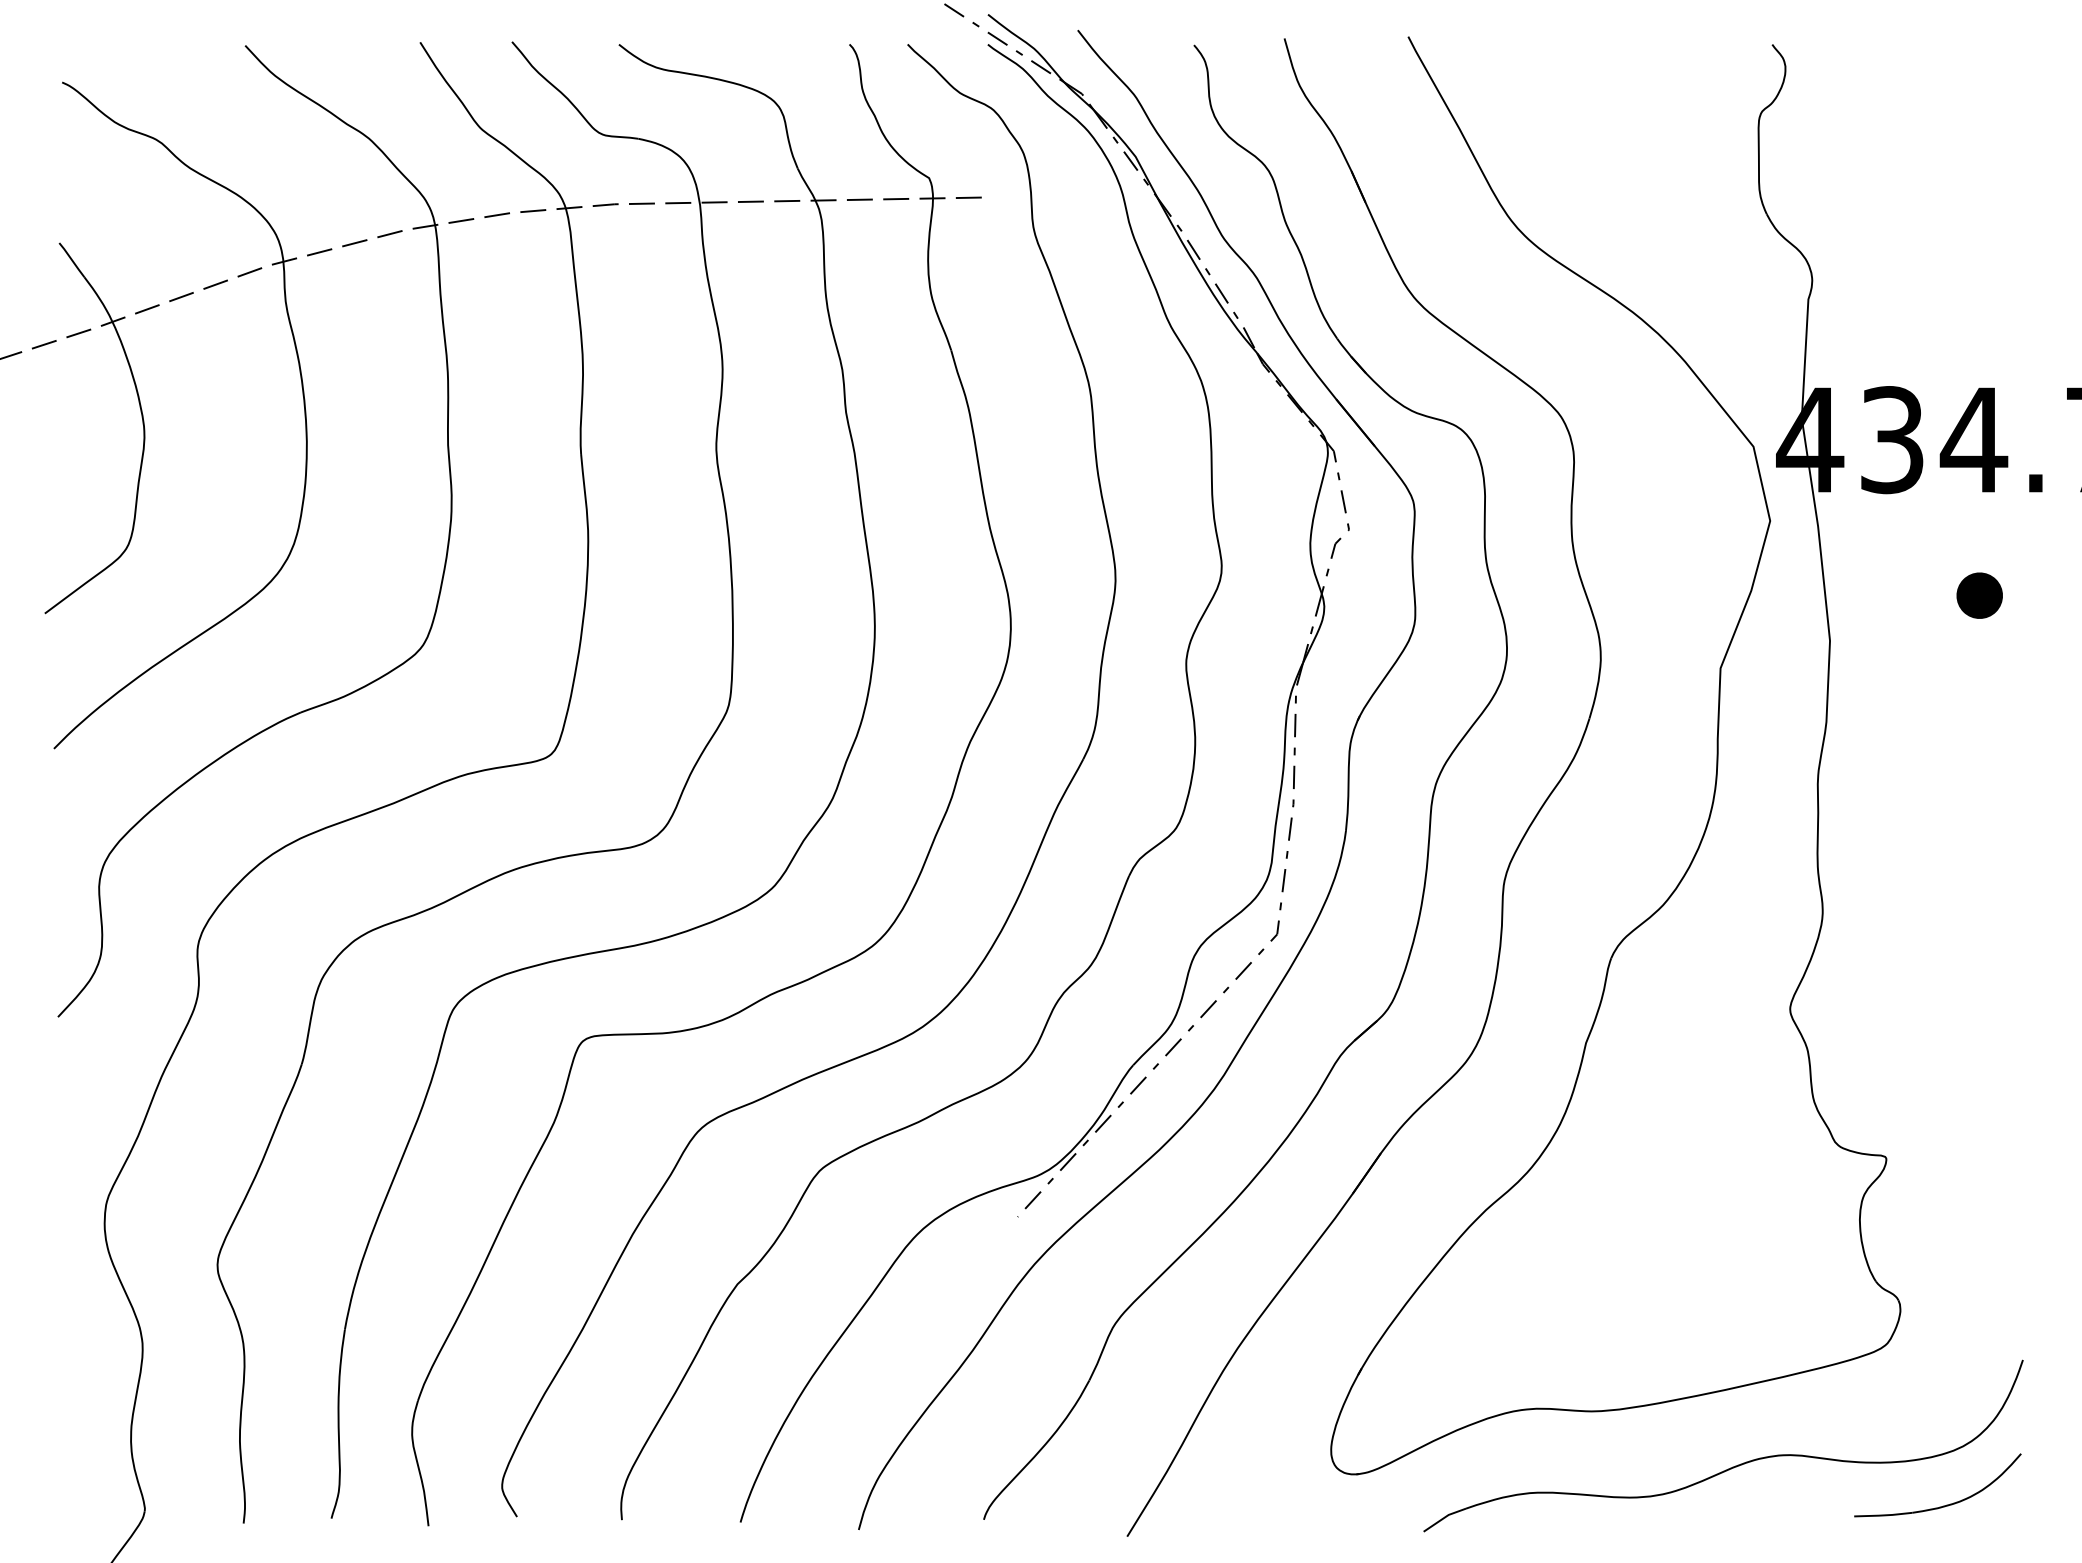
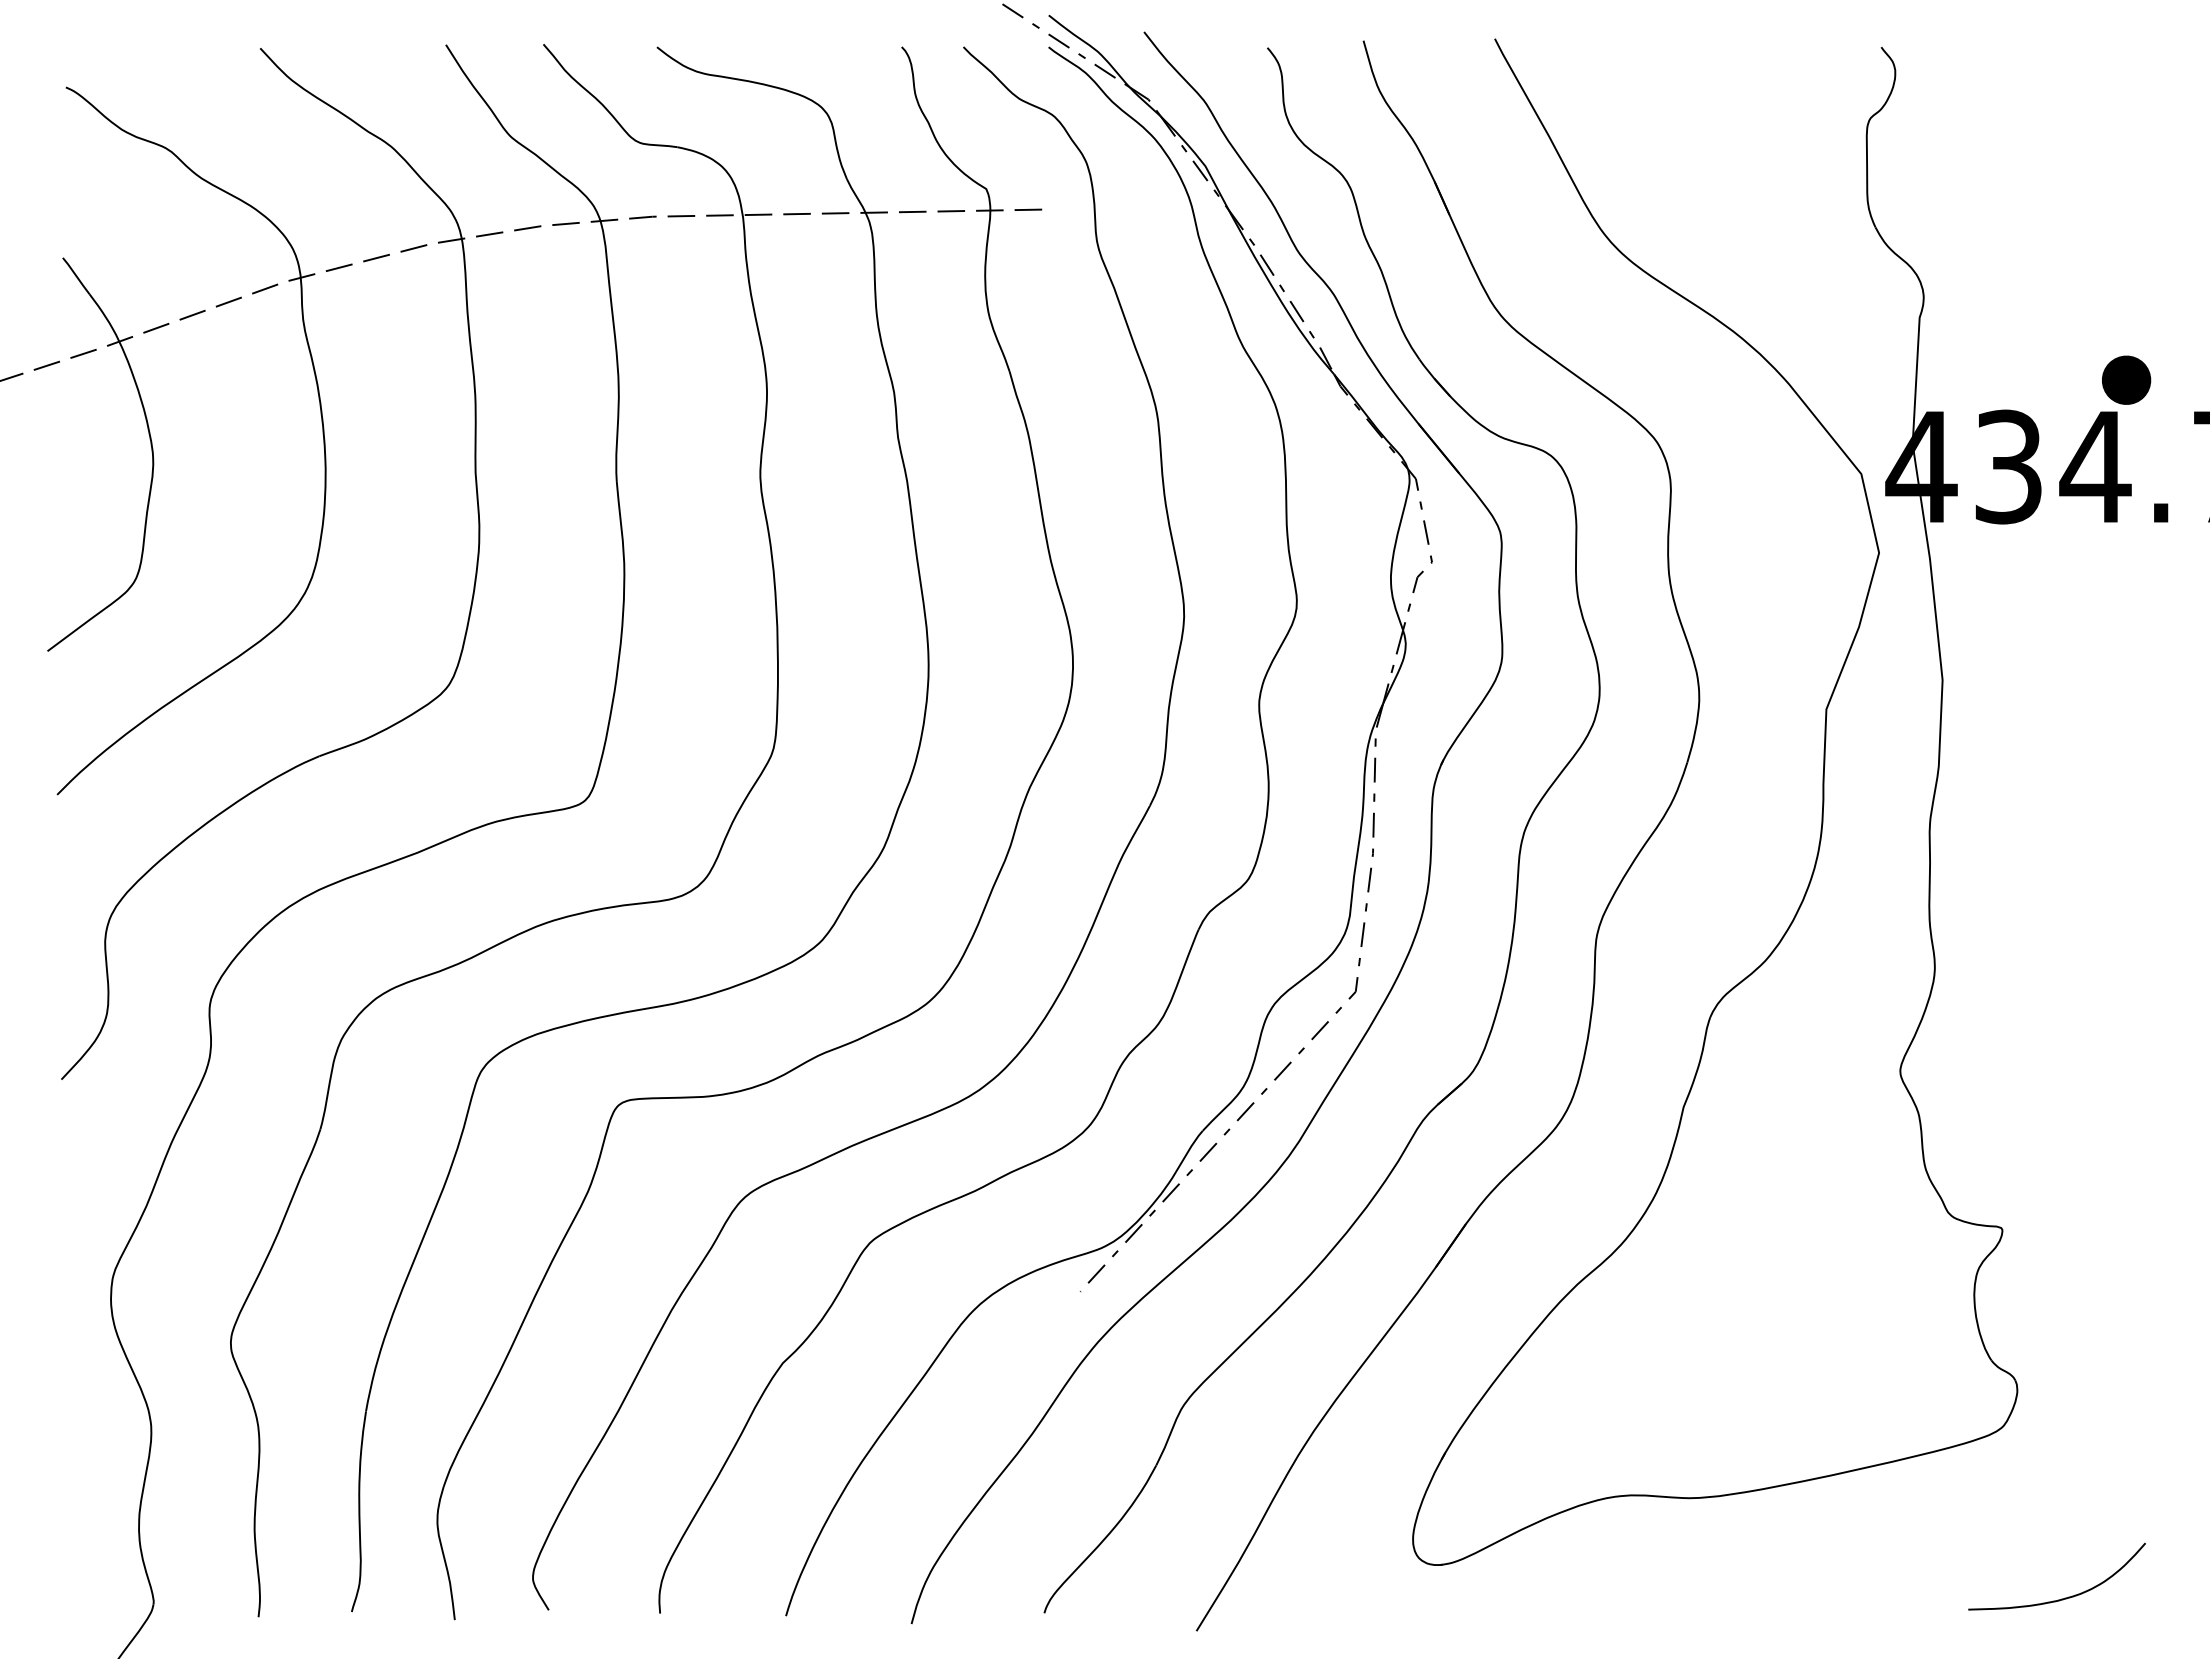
part: (1979, 594) -> (2126, 379), moved
part: (1731, 1467) -> (1837, 1557), removed

